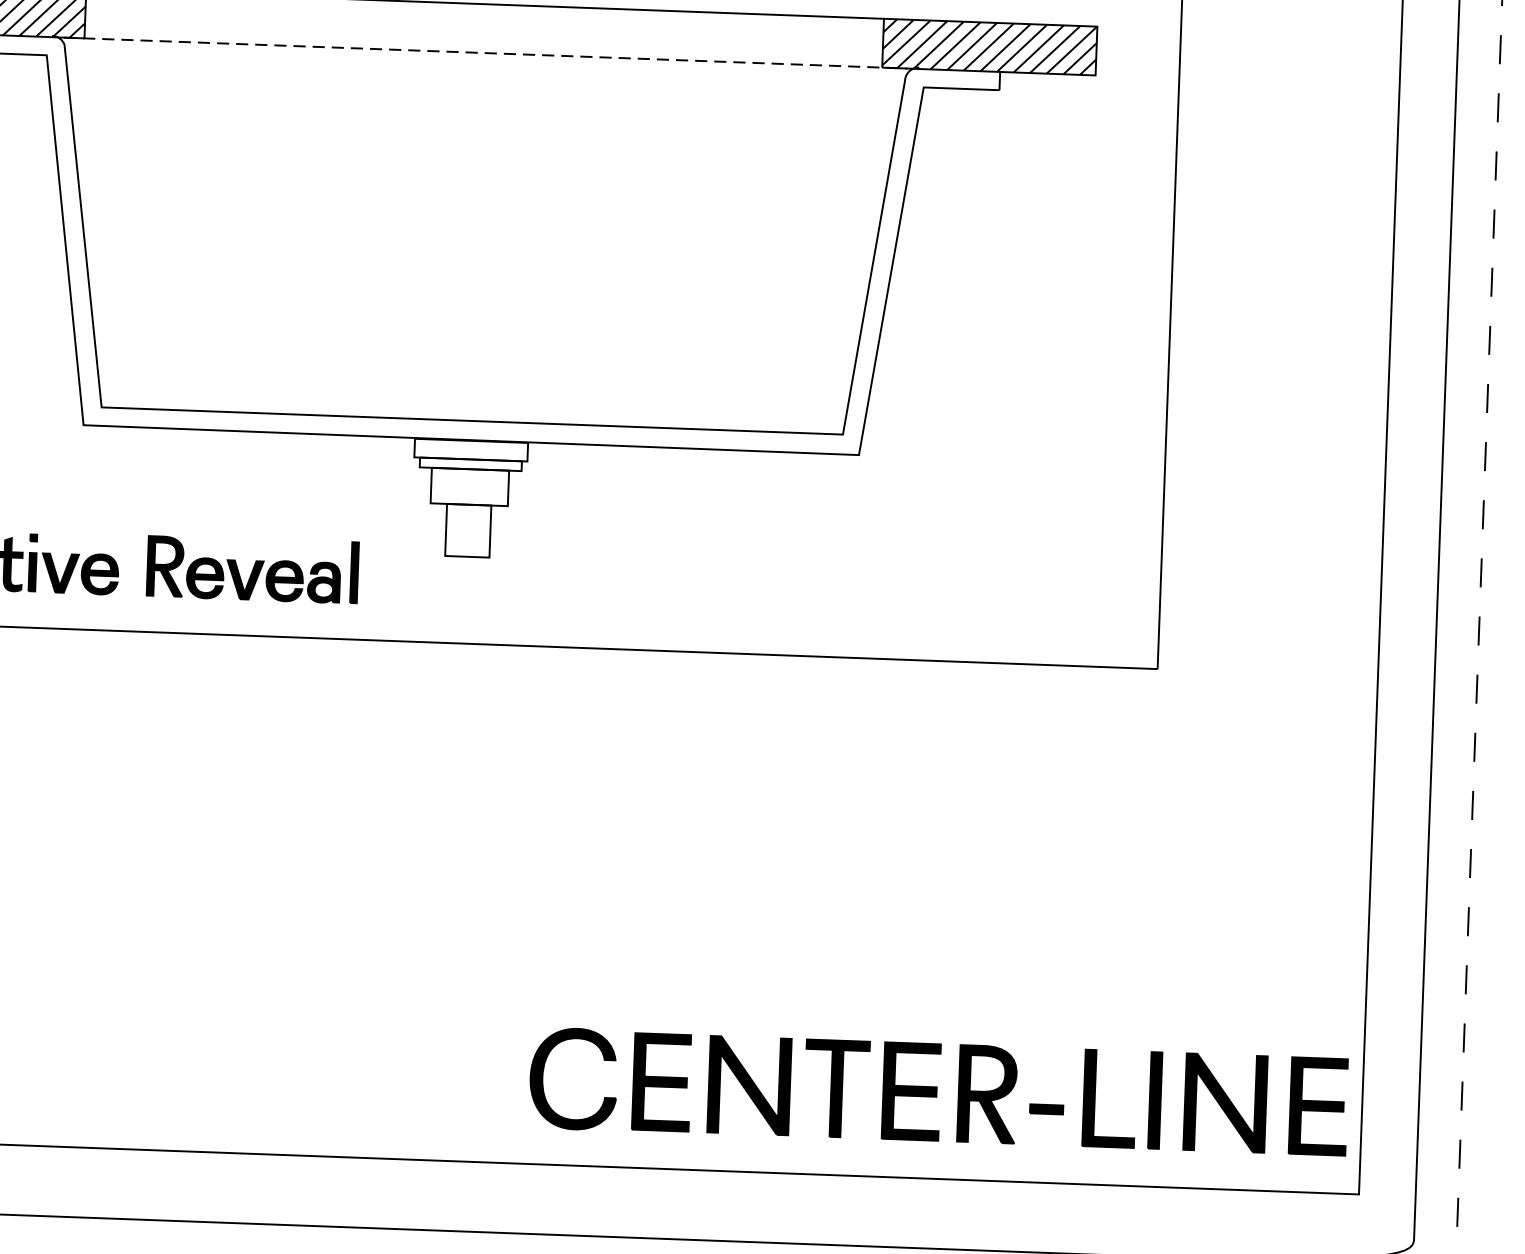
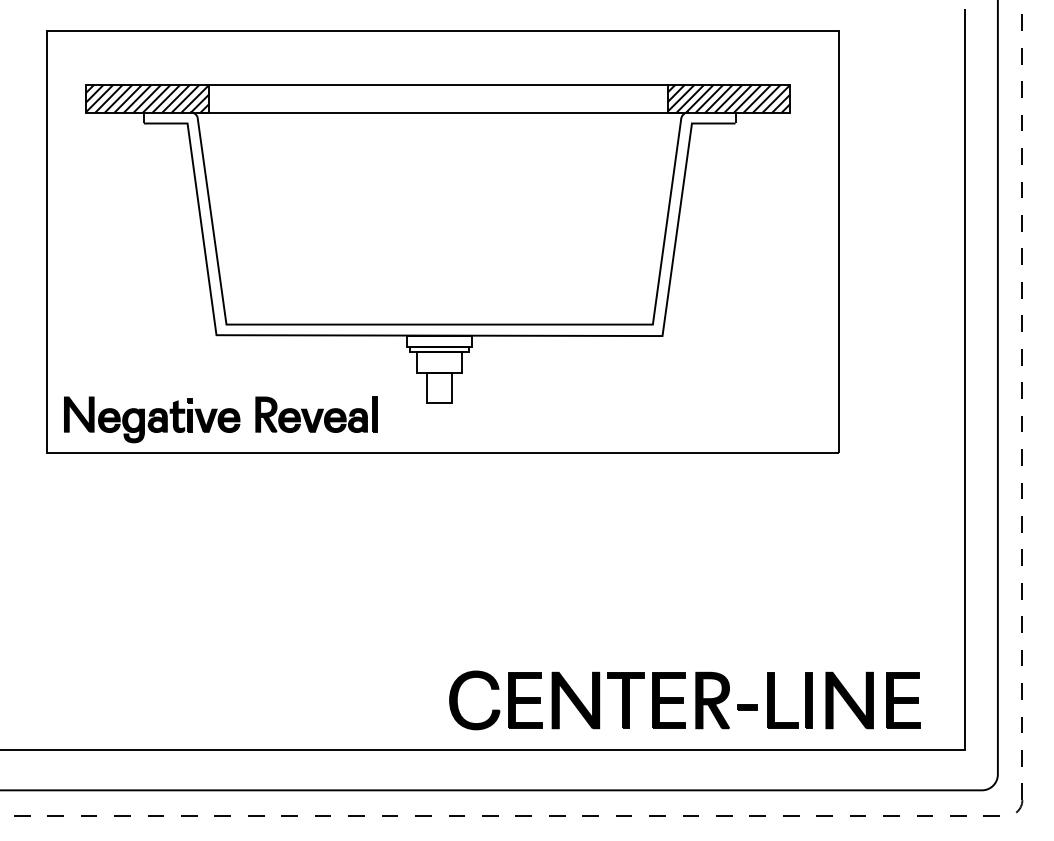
line: (485, 53) -> (439, 113), dashed -> solid
part: (938, 1092) -> (684, 700), moved

